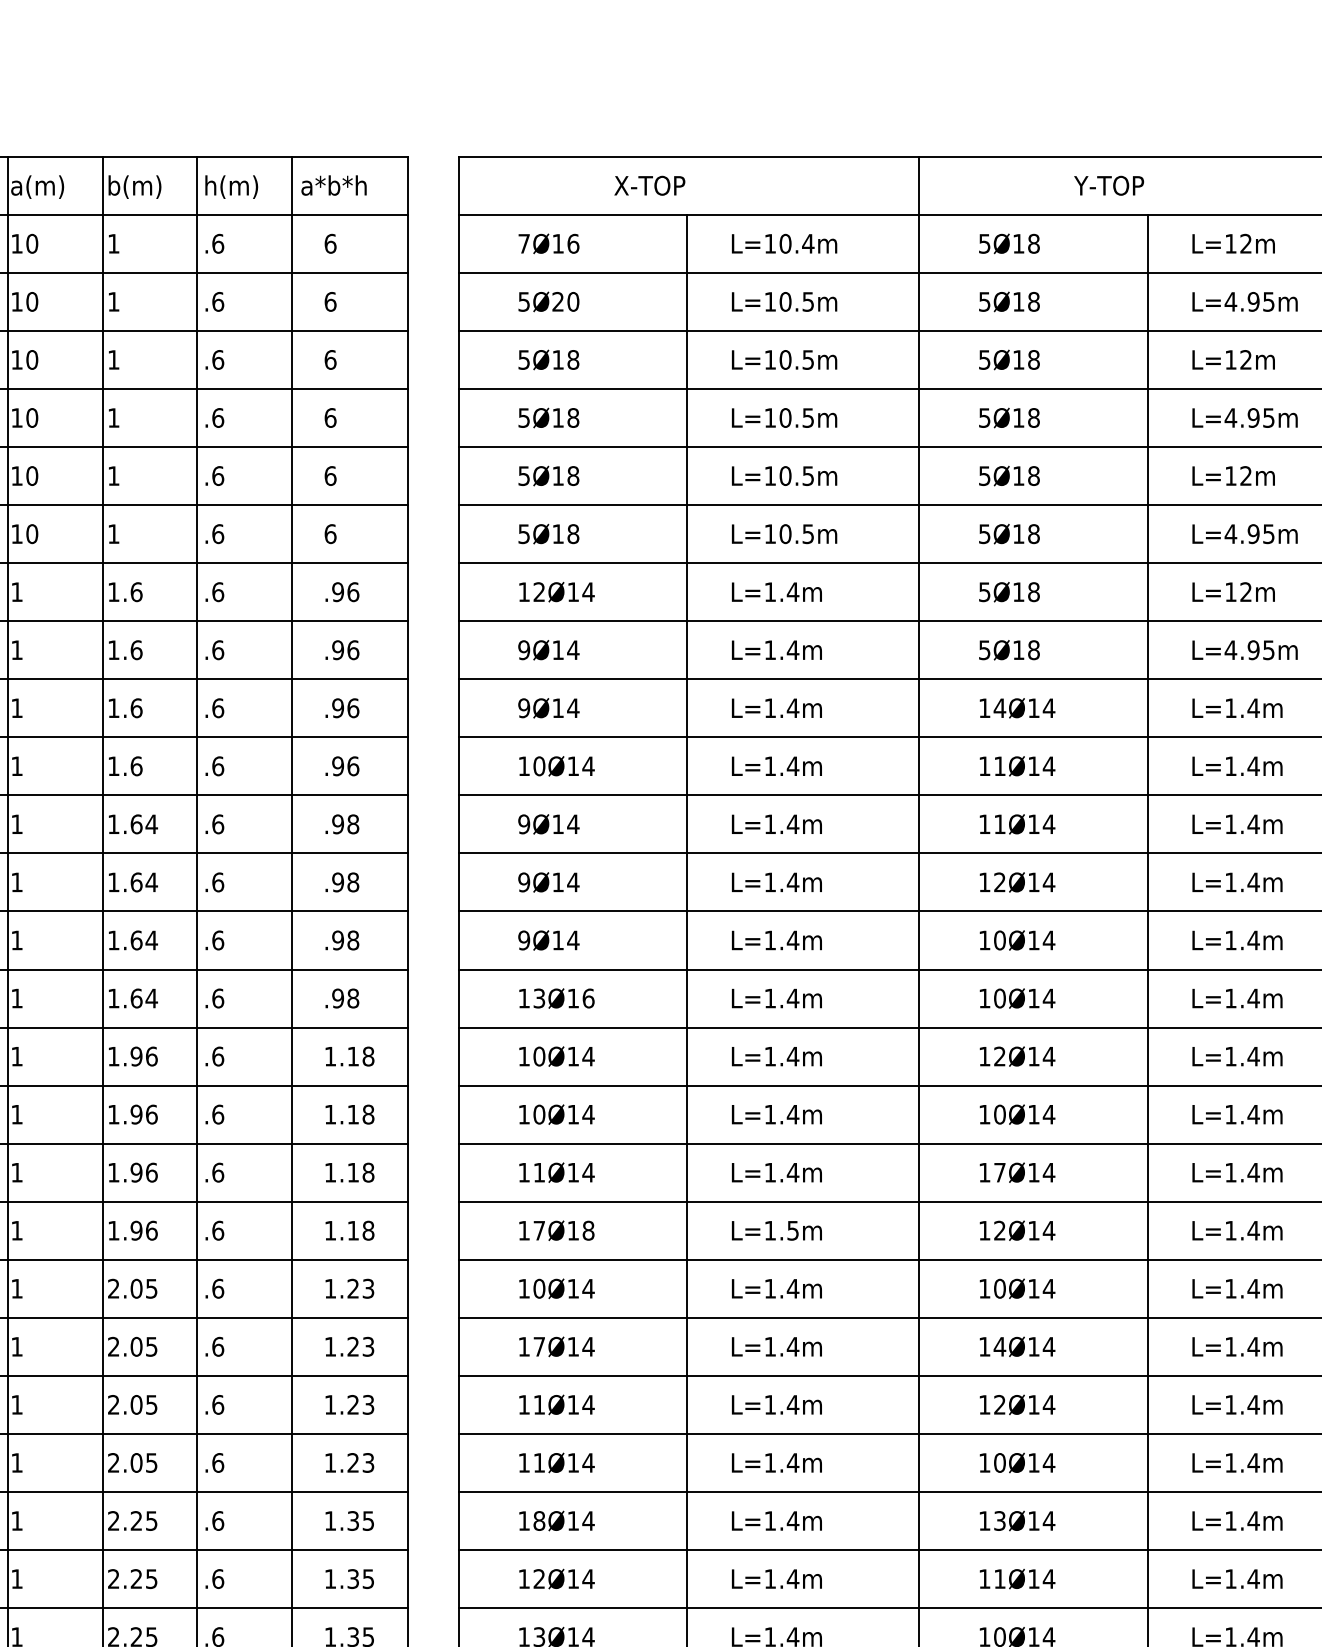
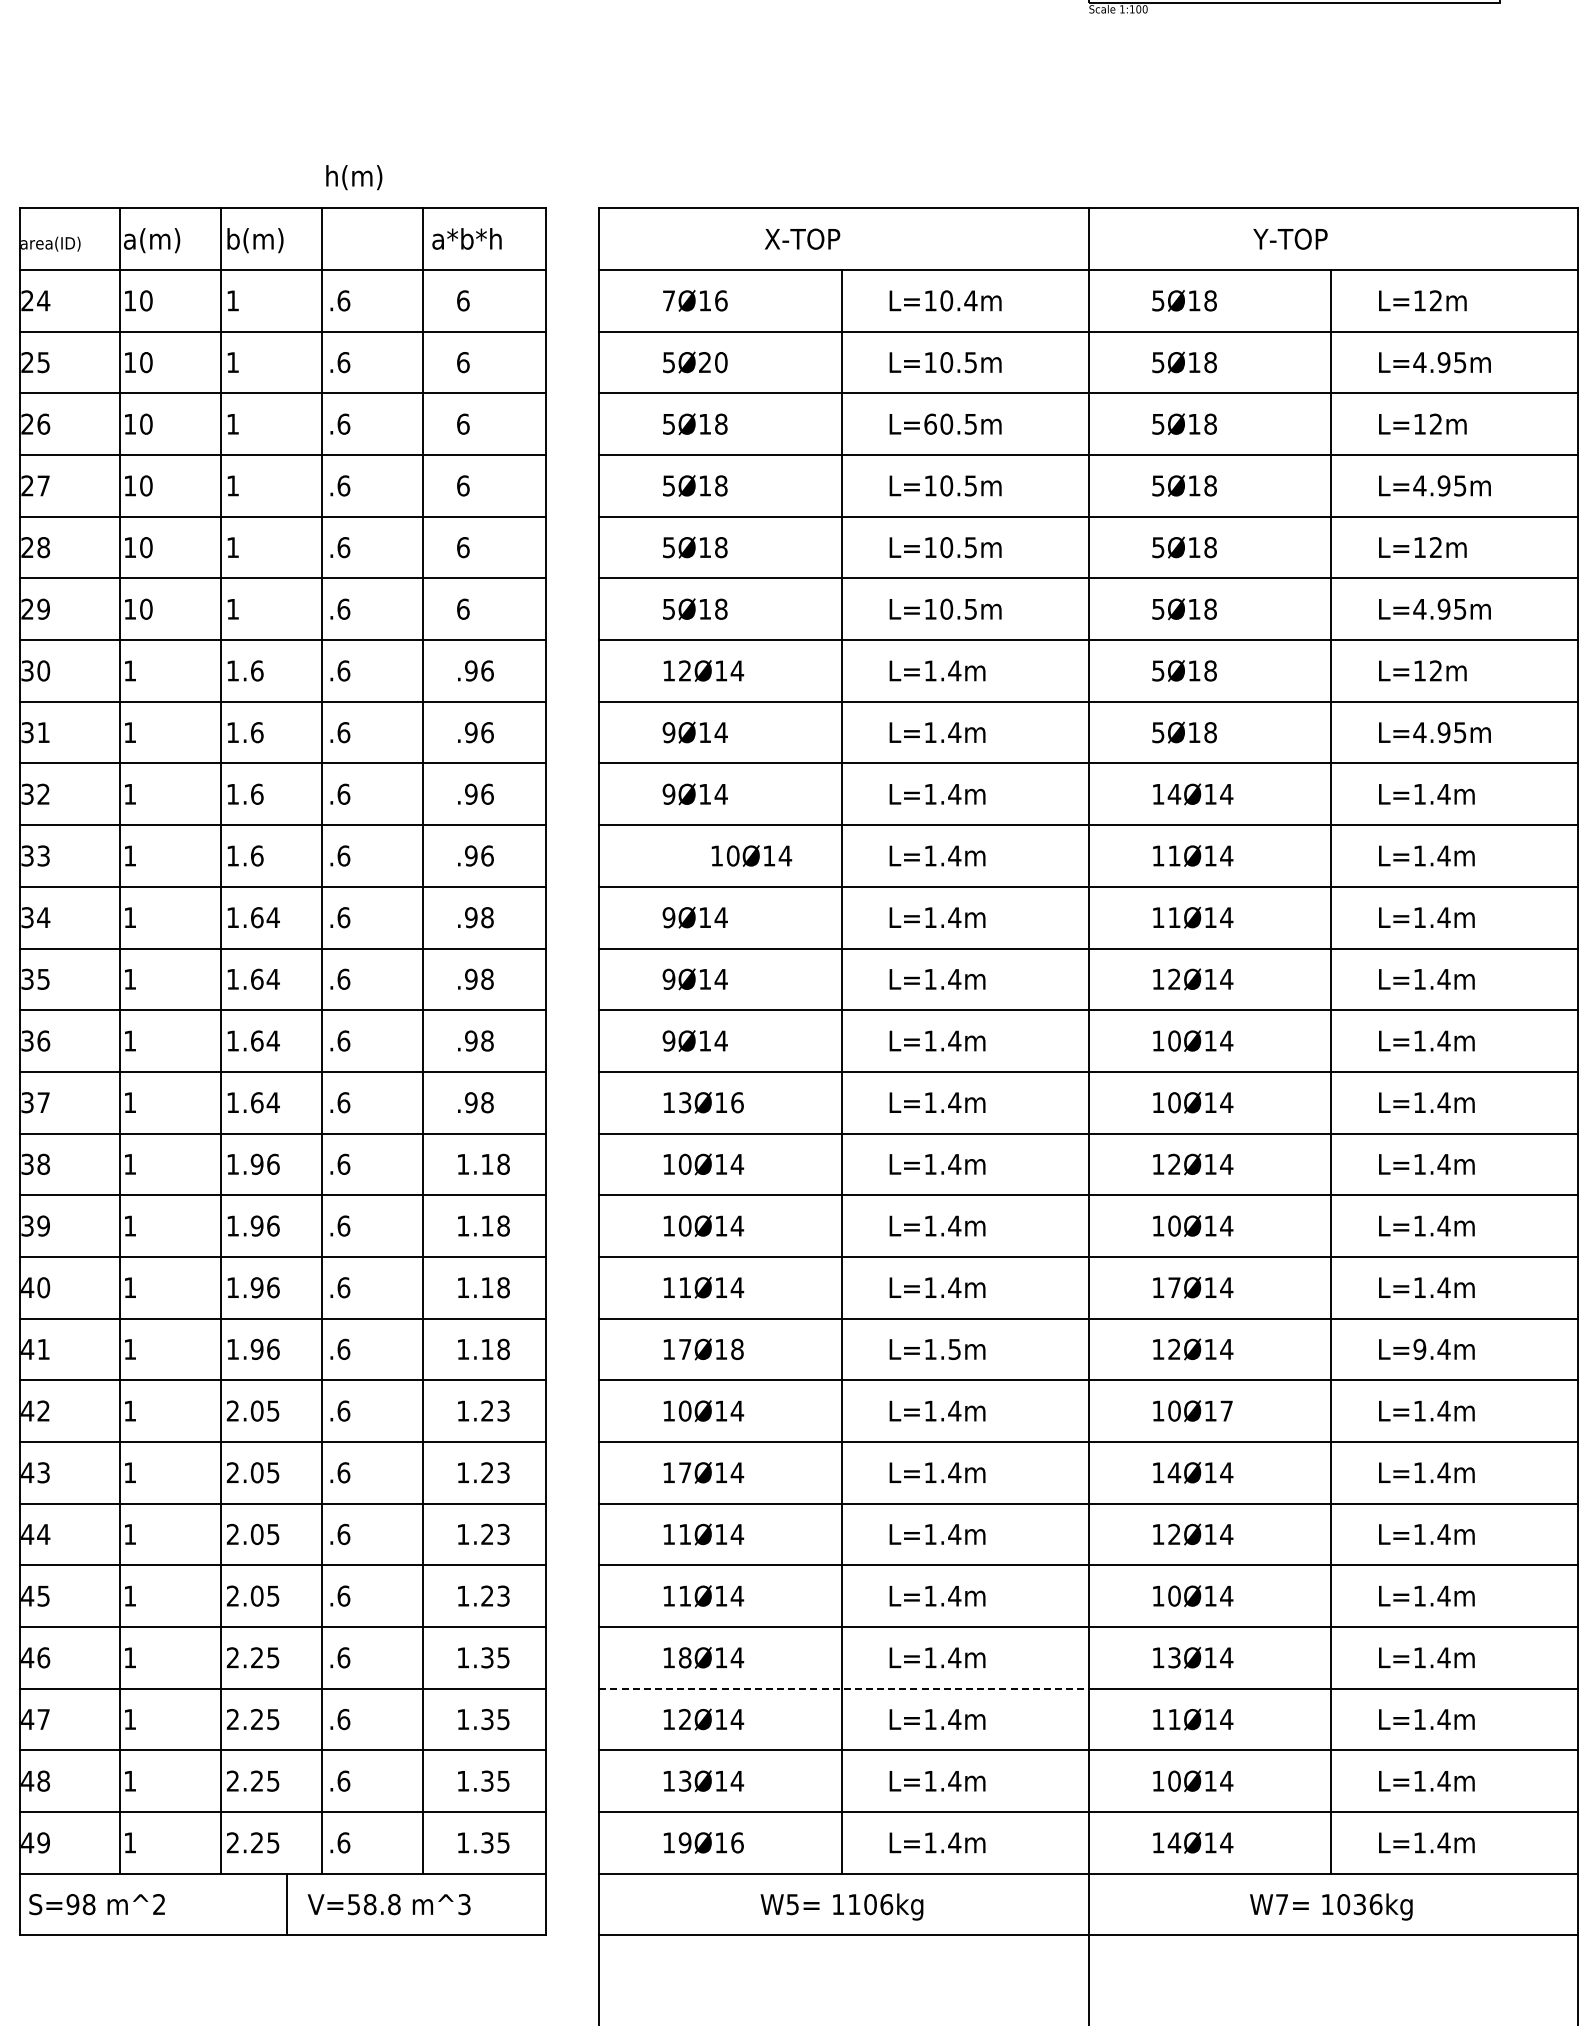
text: (231, 187) -> (354, 177), moved
text: (770, 359) -> (930, 423), L=10.5m -> L=60.5m
text: (556, 765) -> (751, 855), moved
text: (1230, 1230) -> (1419, 1349), L=1.4m -> L=9.4m
text: (1048, 1288) -> (1226, 1410), 10Ø14 -> 10Ø17
line: (689, 1549) -> (844, 1688), solid -> dashed

